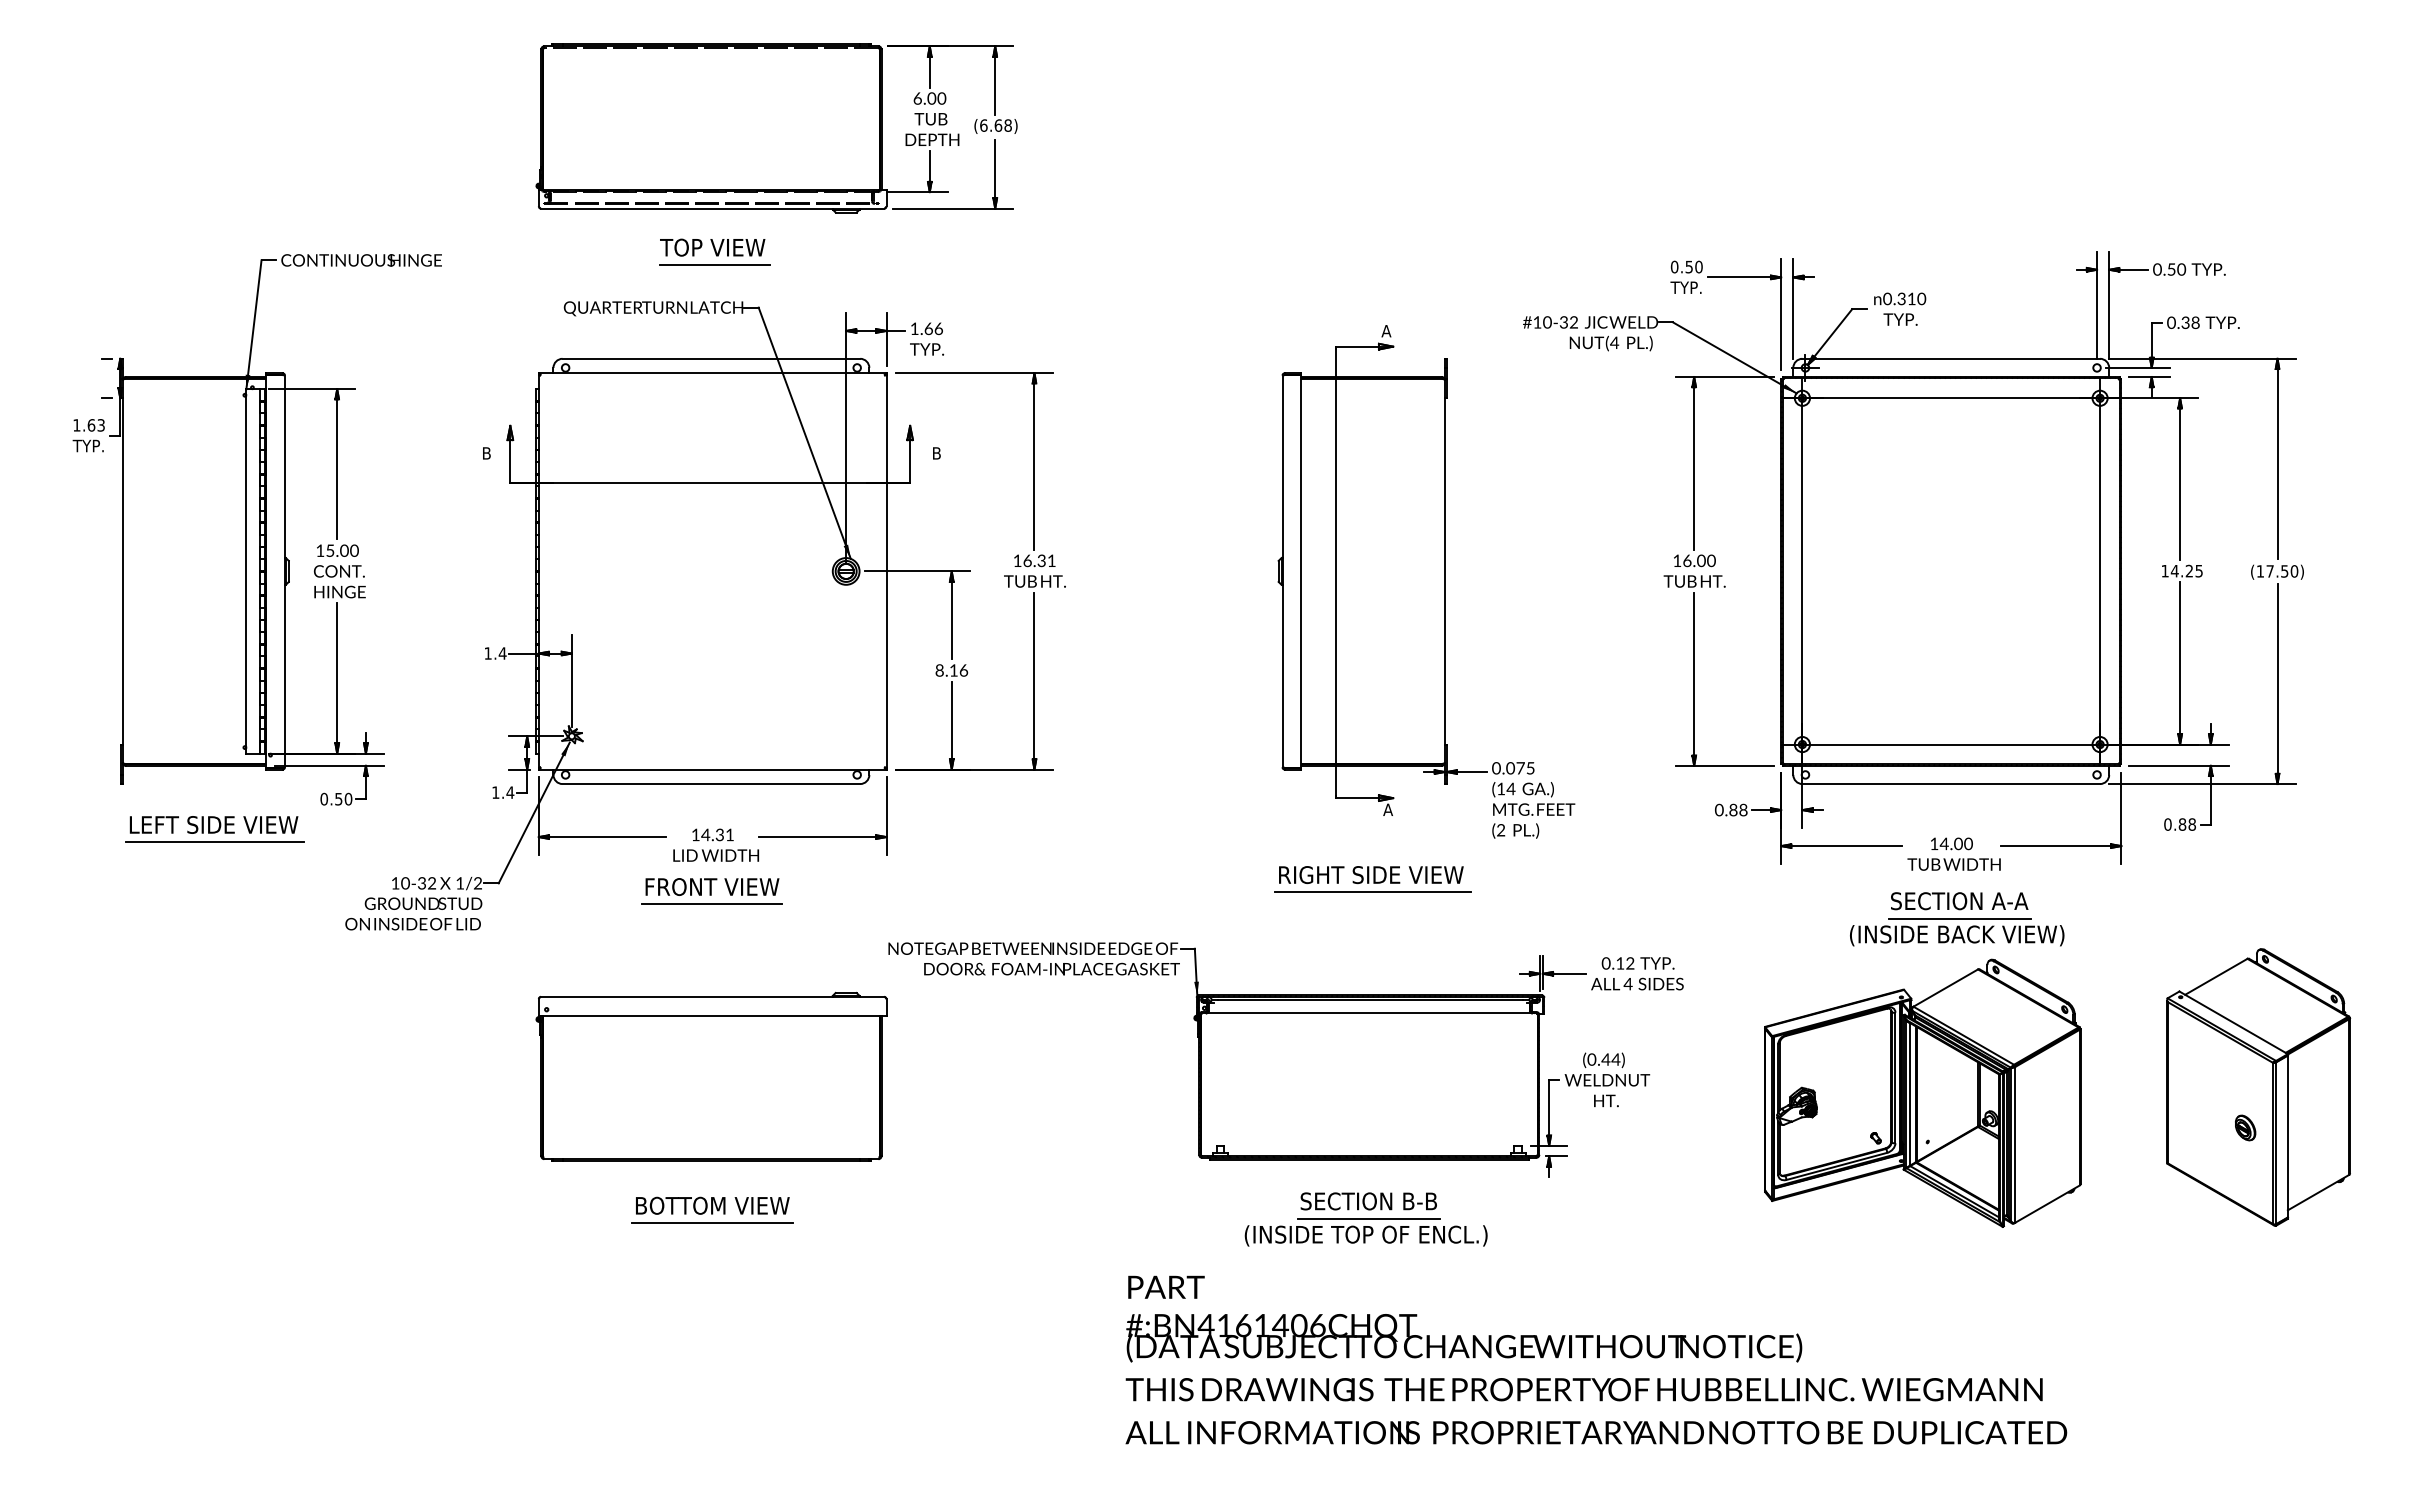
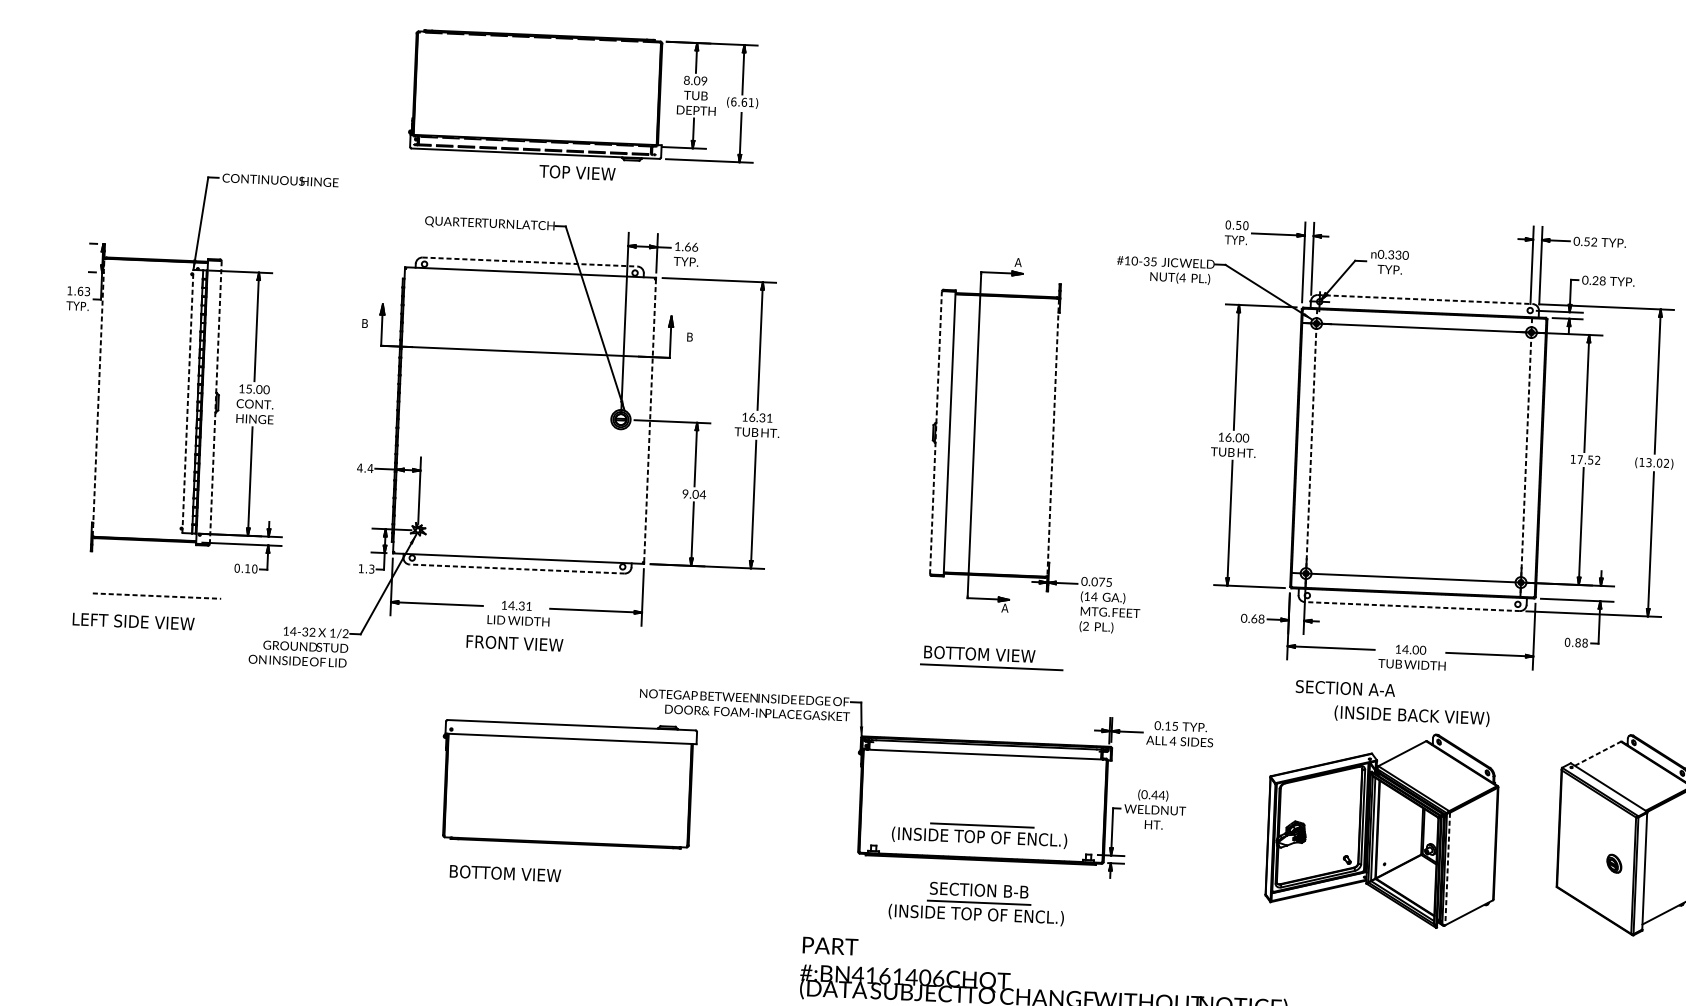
text: (929, 98) -> (695, 80), 6.00 -> 8.09
text: (1007, 125) -> (750, 102), (6.68) -> (6.61)
text: (712, 247) -> (577, 172), moved
line: (715, 265) -> (535, 194), removed
text: (2181, 269) -> (1594, 242), 0.50 -> 0.52
text: (1911, 298) -> (1398, 254), 0.310 -> 0.330
text: (1573, 322) -> (1153, 261), #10-32 -> #10-35
text: (2185, 324) -> (1595, 281), 0.38 -> 0.28
line: (711, 358) -> (530, 261), solid -> dashed
line: (1951, 358) -> (1425, 299), solid -> dashed
line: (122, 570) -> (98, 397), solid -> dashed
line: (246, 570) -> (188, 400), solid -> dashed
text: (2186, 570) -> (1588, 459), 14.25 -> 17.52
line: (284, 571) -> (215, 402), solid -> dashed
line: (886, 571) -> (650, 420), solid -> dashed
line: (1282, 571) -> (935, 432), solid -> dashed
line: (1444, 571) -> (1052, 437), solid -> dashed
line: (1802, 571) -> (1311, 448), solid -> dashed
line: (2100, 571) -> (1526, 457), solid -> dashed
text: (2282, 571) -> (1657, 463), (17.50) -> (13.02)
text: (488, 653) -> (360, 468), 1.4 -> 4.4
text: (951, 670) -> (694, 494), 8.16 -> 9.04
line: (711, 784) -> (517, 569), solid -> dashed
line: (1951, 784) -> (1412, 606), solid -> dashed
text: (510, 792) -> (371, 569), 1.4 -> 1.3
text: (338, 799) -> (247, 568), 0.50 -> 0.10
text: (1733, 809) -> (1254, 618), 0.88 -> 0.68
text: (213, 824) -> (133, 621), moved
line: (214, 842) -> (156, 596), solid -> dashed
text: (1372, 875) -> (991, 655), RIGHT SIDE VIEW -> BOTTOM VIEW
text: (405, 883) -> (293, 631), 10-32 -> 14-32
text: (1959, 901) -> (1345, 688), moved
line: (711, 904) -> (513, 656), removed
line: (1959, 918) -> (1414, 703), removed
text: (1630, 963) -> (1175, 726), 0.12 -> 0.15
line: (2216, 976) -> (1598, 753), solid -> dashed
part: (711, 1076) -> (568, 782), moved
part: (1365, 1125) -> (979, 835), added
line: (2015, 1144) -> (1447, 868), solid -> dashed
line: (712, 1223) -> (504, 886), removed

